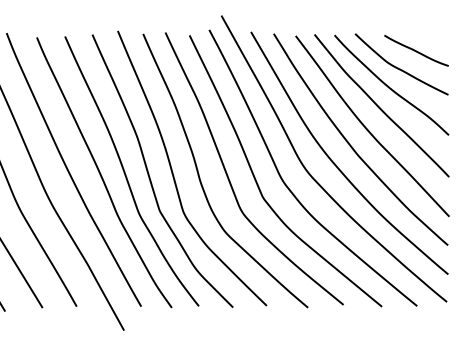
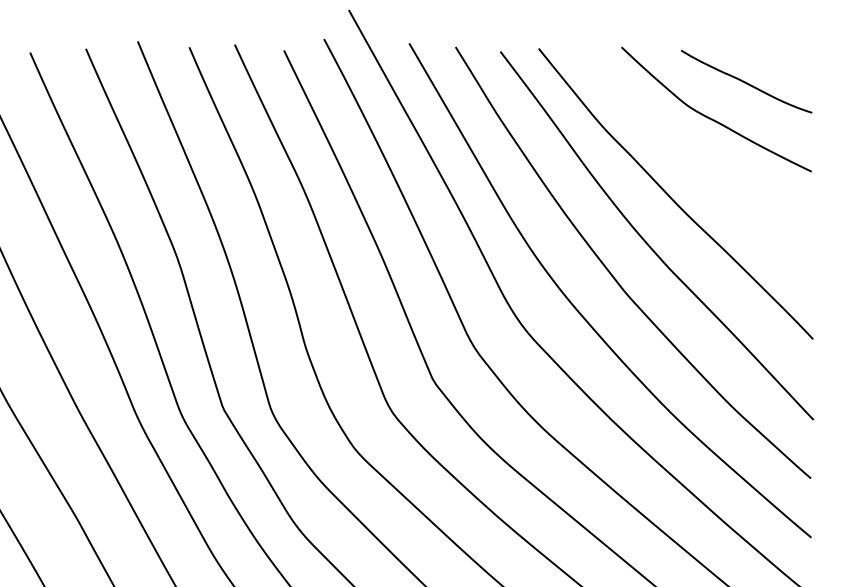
curve: (389, 86) -> (691, 154), removed

